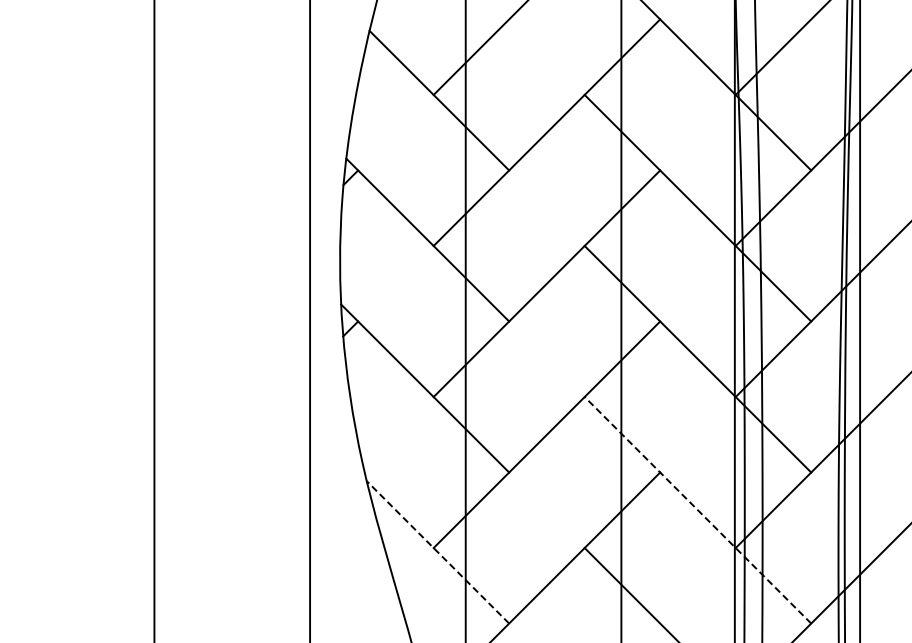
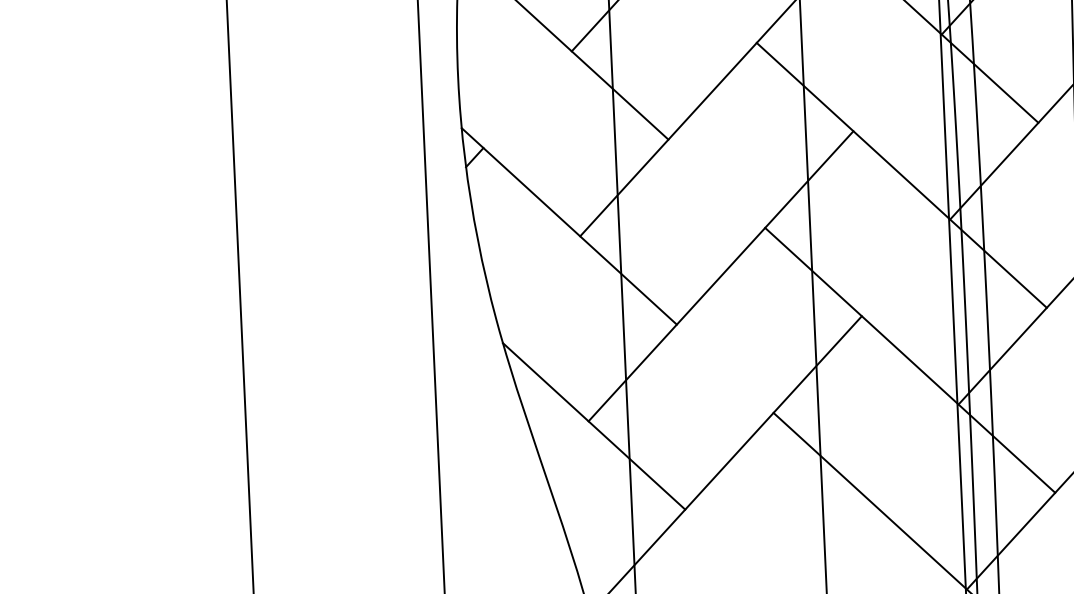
line: (697, 509) -> (909, 359), dashed -> solid
line: (437, 552) -> (593, 426), dashed -> solid

